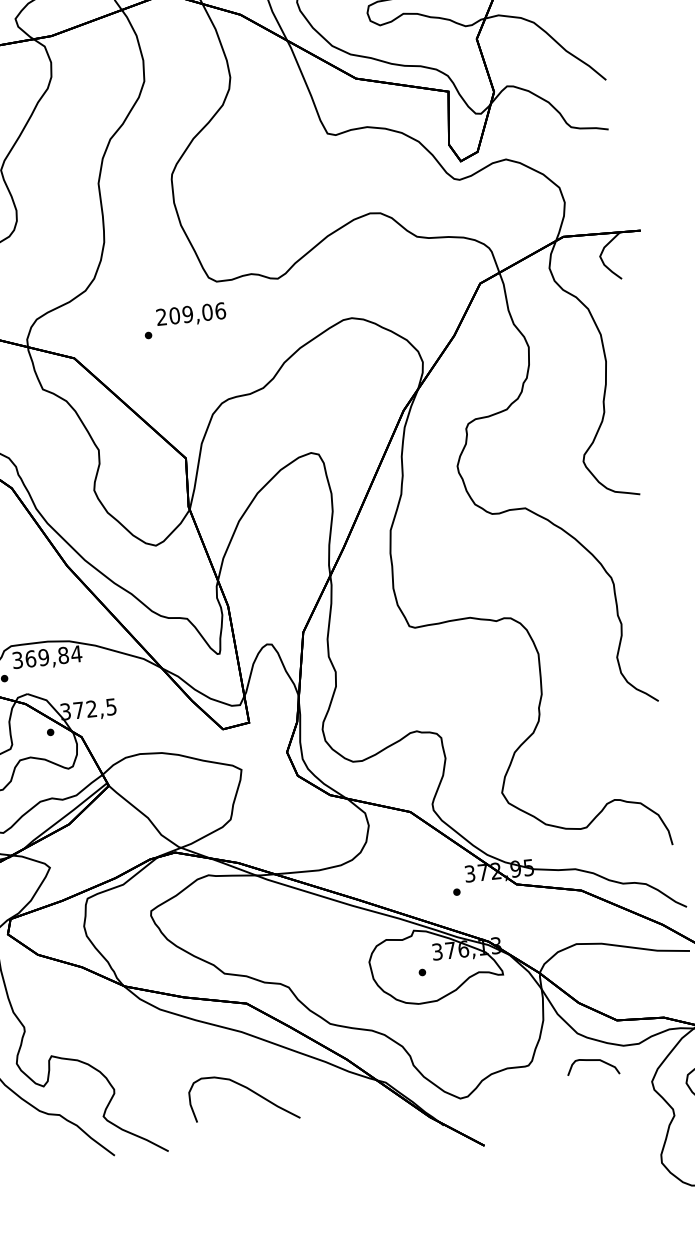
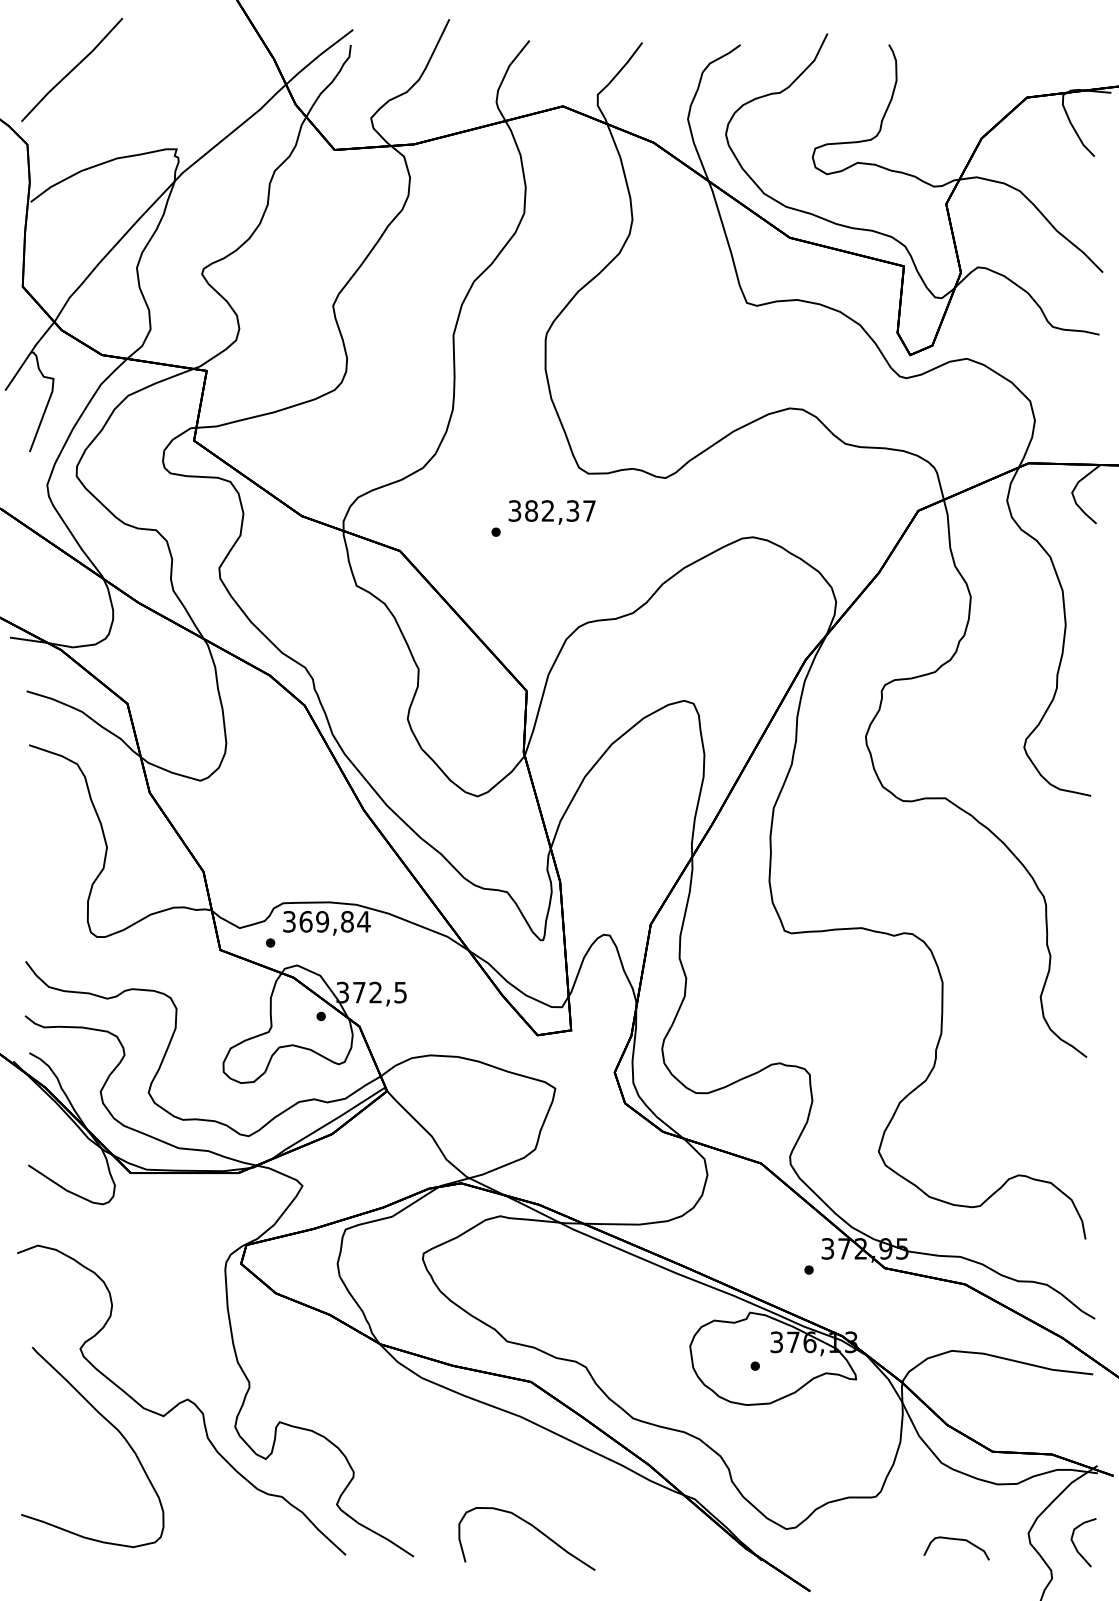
text: (191, 313) -> (552, 510), 209,06 -> 382,37
curve: (592, 1061) -> (956, 1540), moved
curve: (249, 1090) -> (535, 1529), moved

